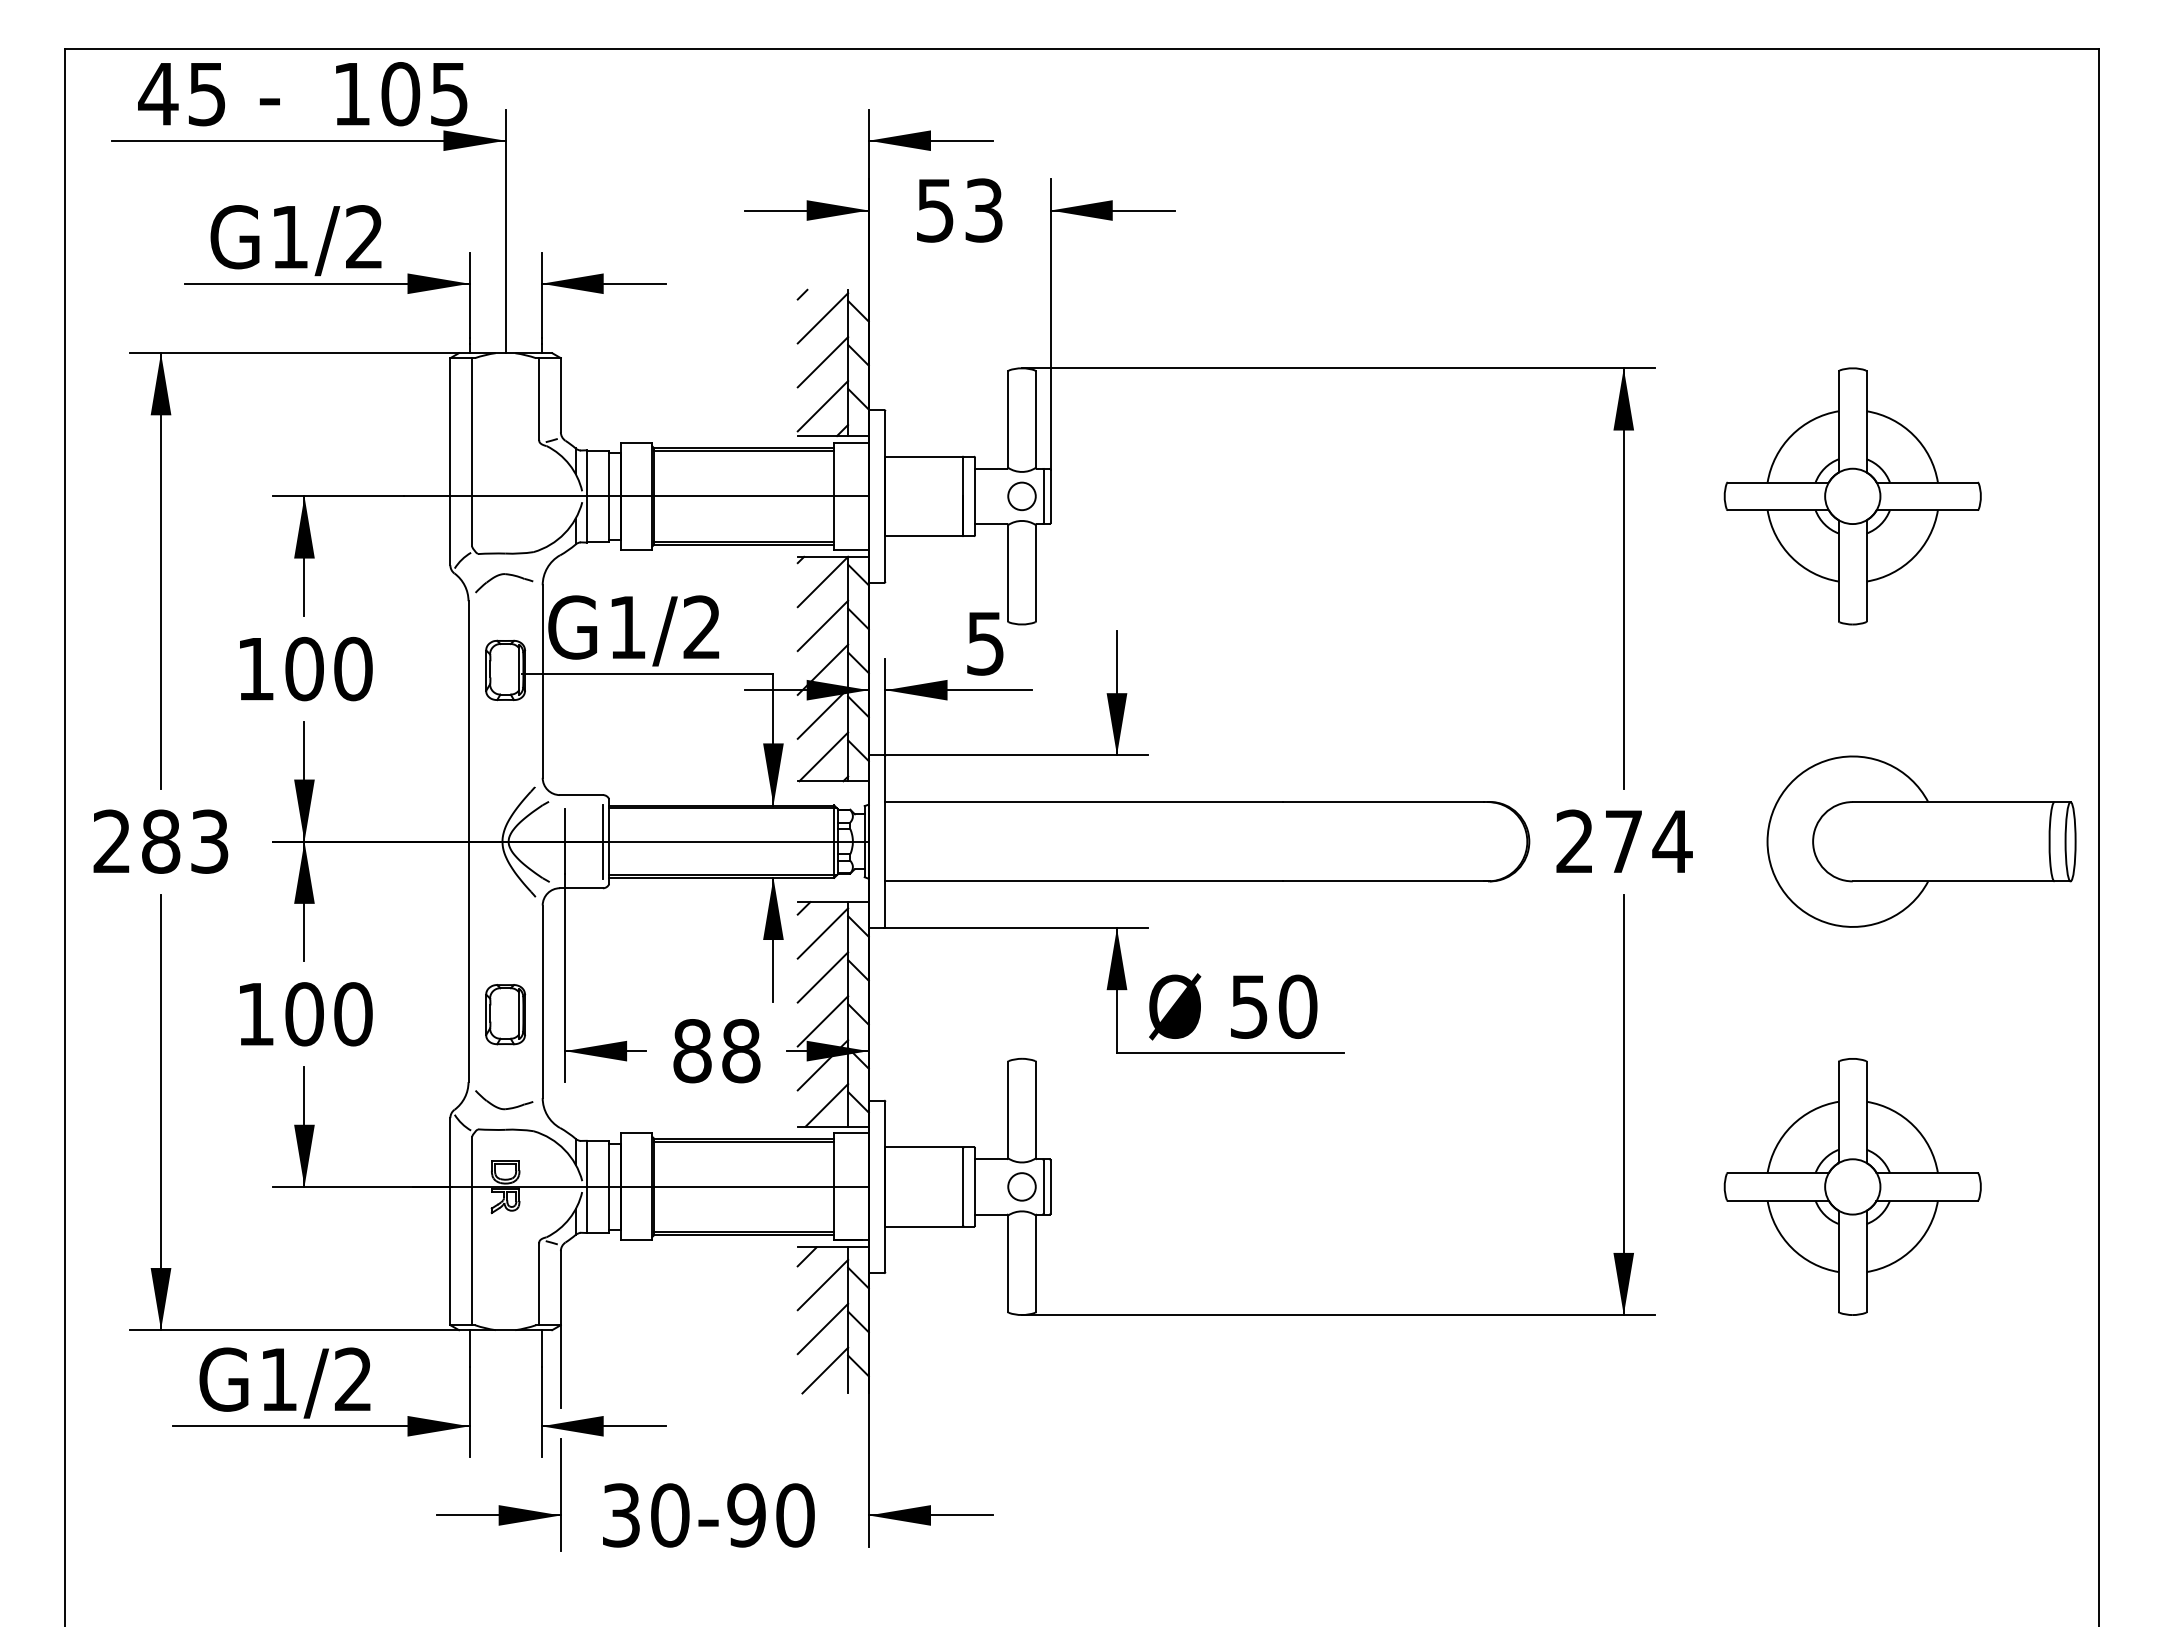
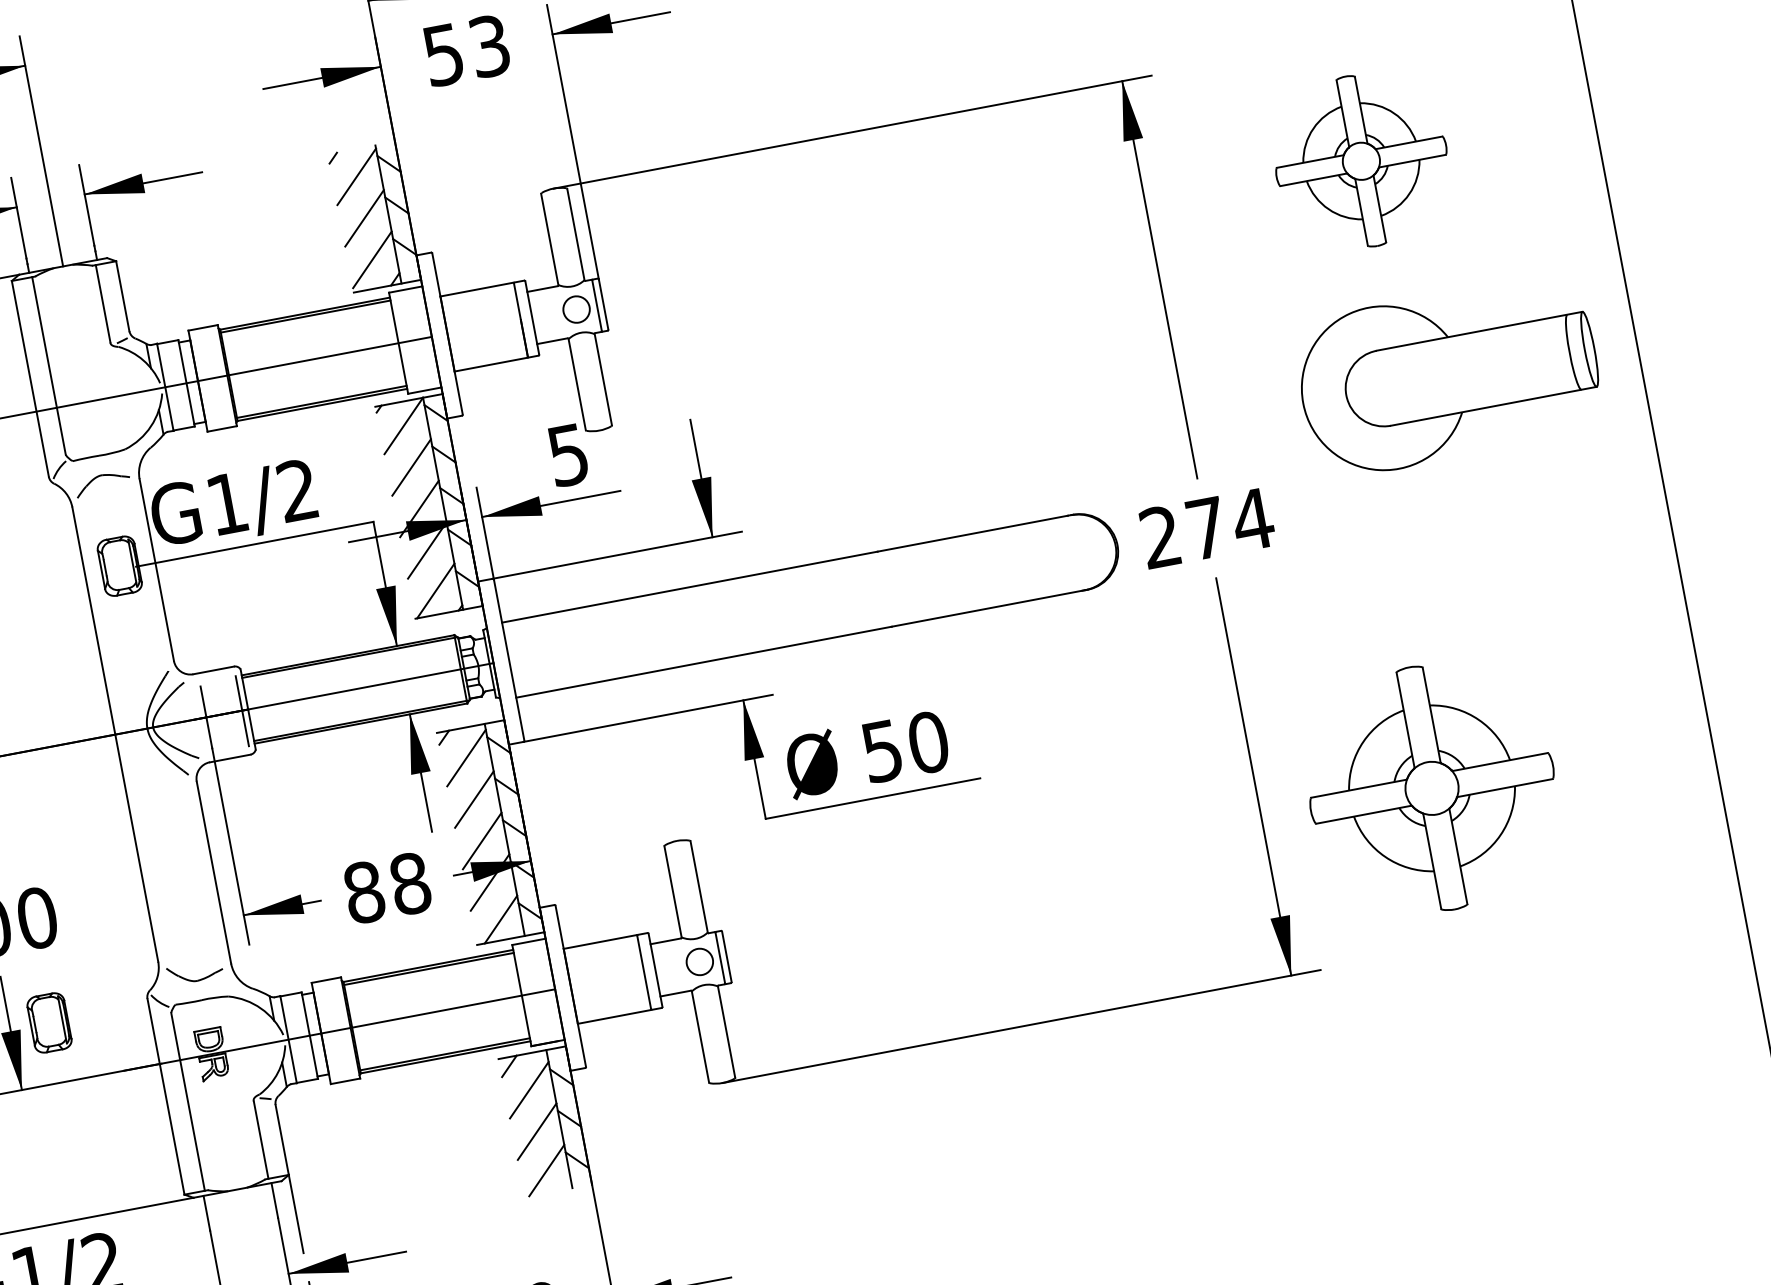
part: (1852, 496) -> (1361, 161), size x0.7
part: (1921, 841) -> (1448, 375), moved
part: (505, 1014) -> (49, 1022), moved
part: (1852, 1186) -> (1431, 788), moved

